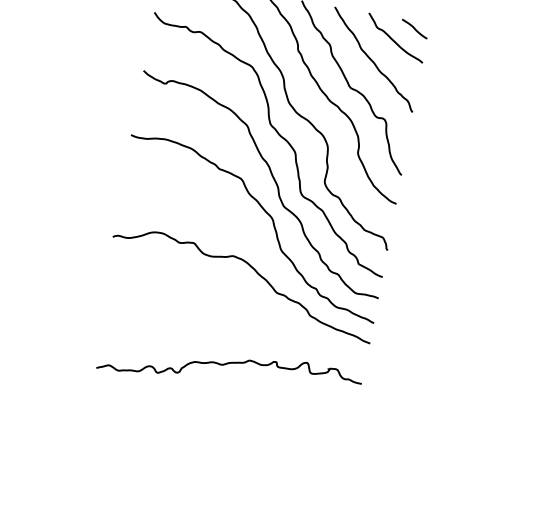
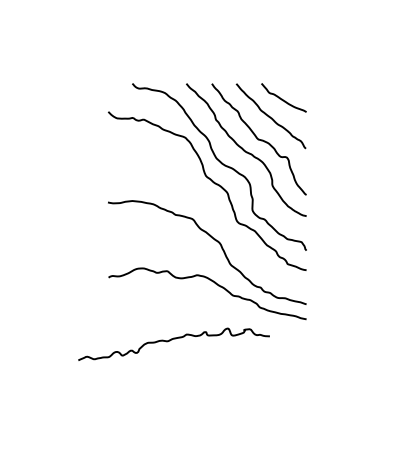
line: (413, 28) -> (295, 88), removed
curve: (271, 176) -> (213, 213), removed
curve: (228, 364) -> (172, 340), moved

